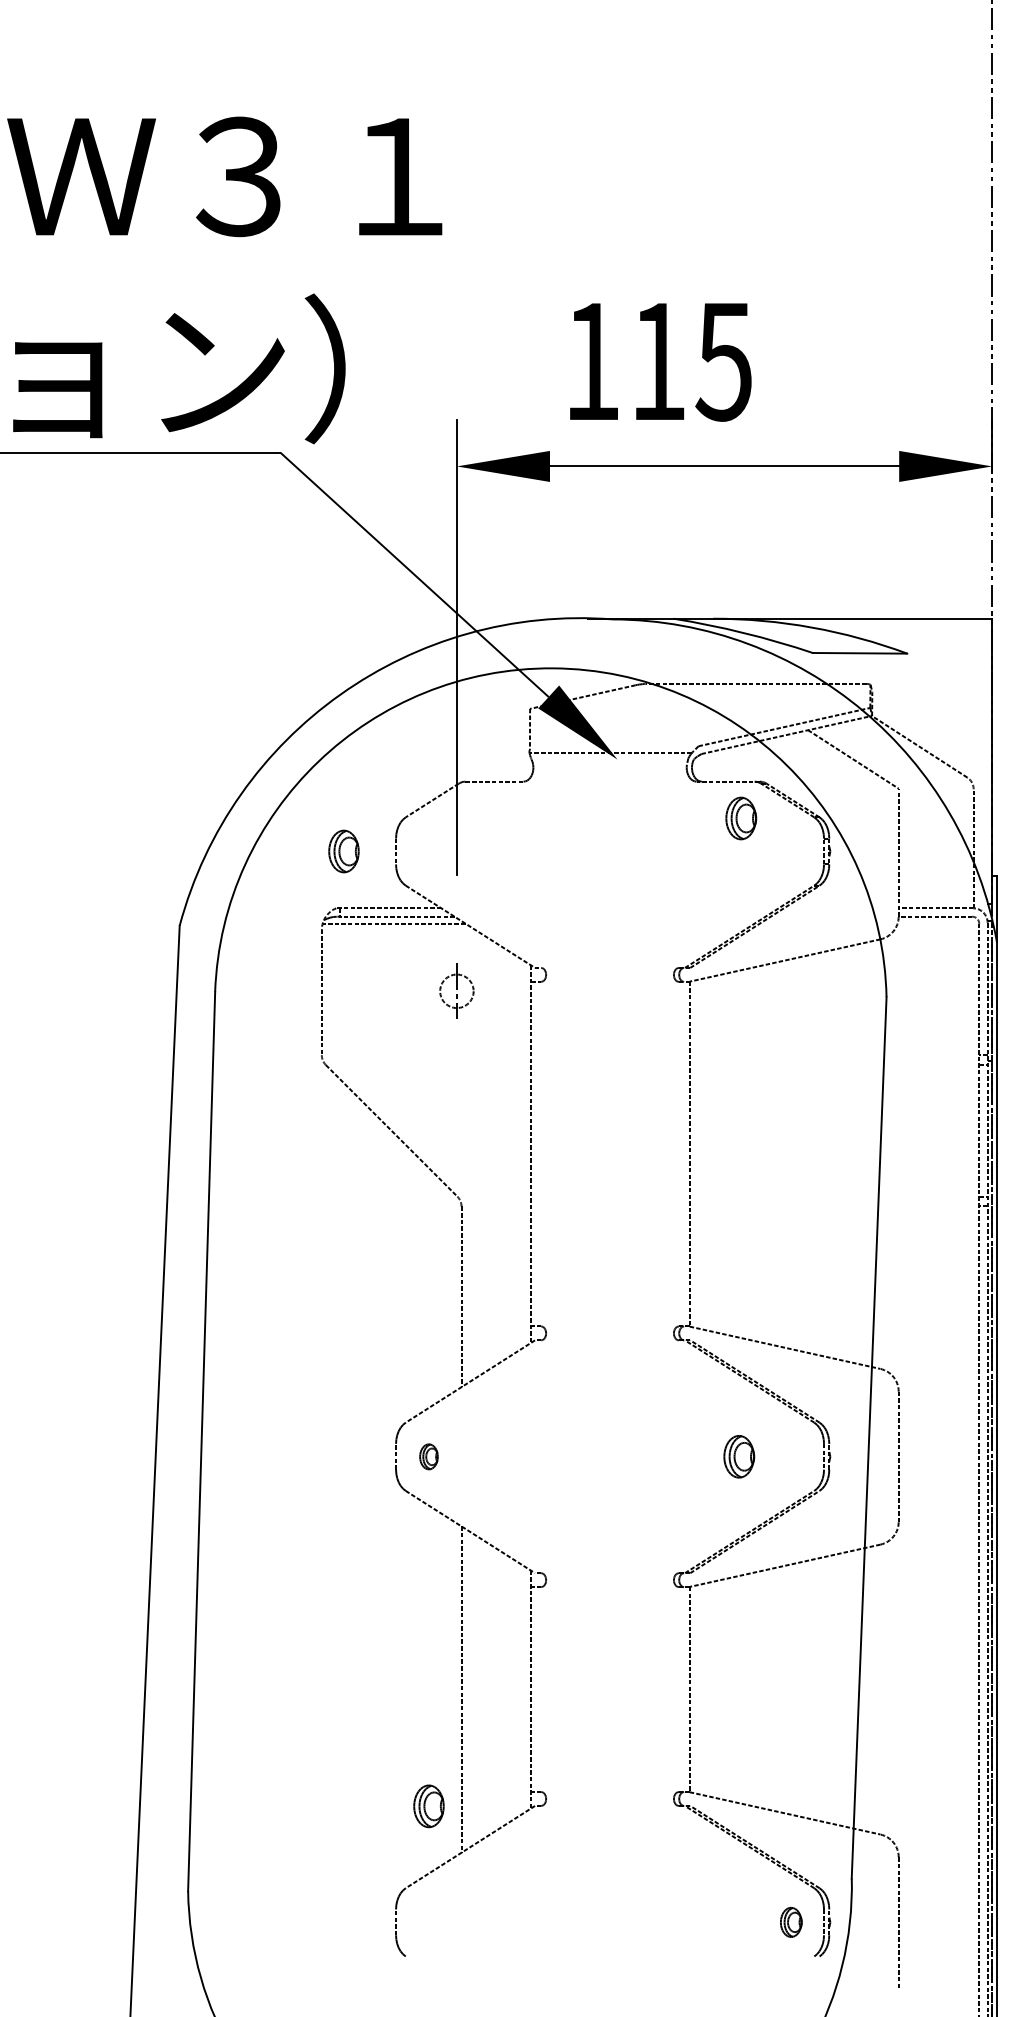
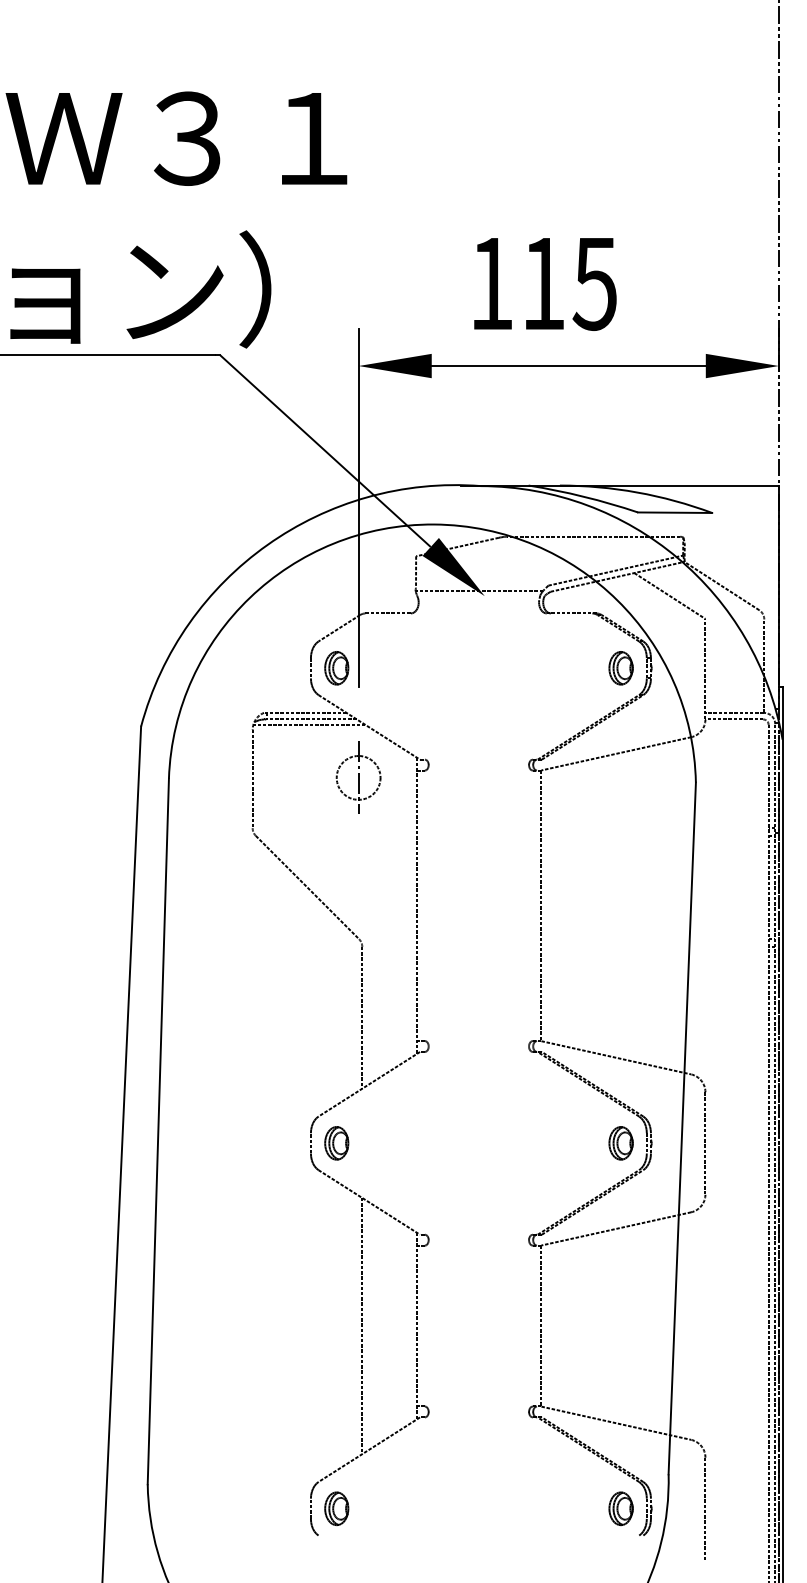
text: (660, 362) -> (545, 284), moved
part: (741, 818) -> (621, 668), moved
part: (343, 851) -> (336, 668), moved
part: (456, 991) -> (358, 778), size x1.67
part: (428, 1456) -> (336, 1143), size x1.67
part: (739, 1456) -> (621, 1143), moved
part: (428, 1806) -> (336, 1508), moved
part: (791, 1922) -> (621, 1508), size x1.43

